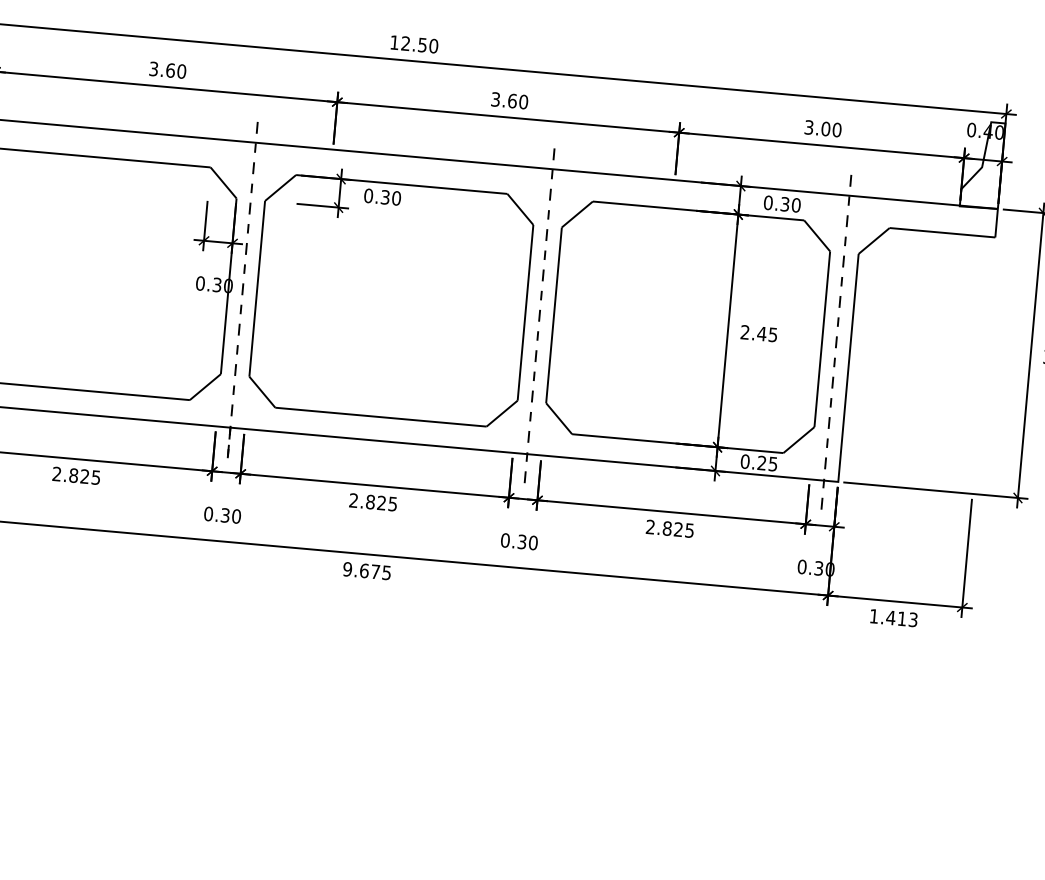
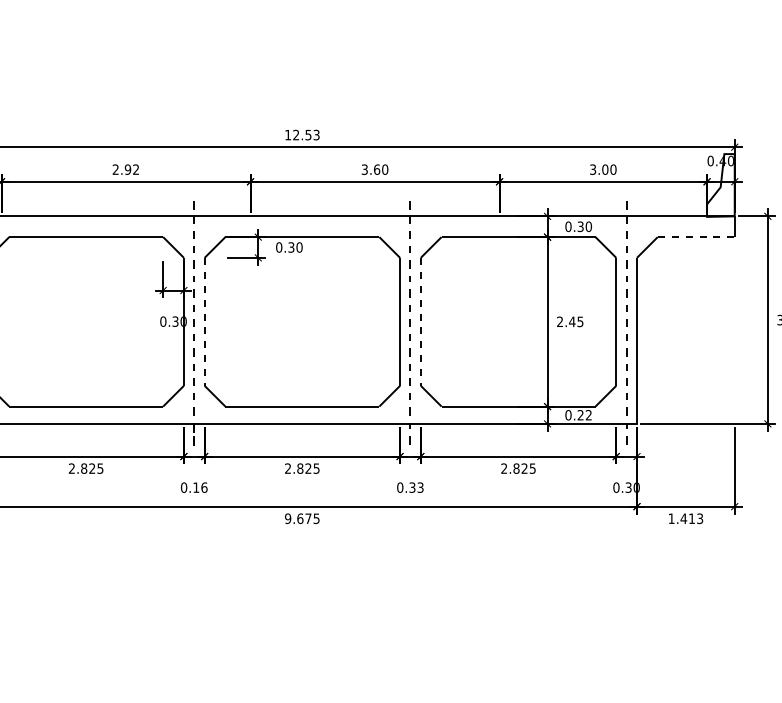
text: (433, 45) -> (316, 134), 12.50 -> 12.53
text: (167, 69) -> (125, 169), 3.60 -> 2.92
line: (942, 233) -> (696, 237), solid -> dashed
line: (257, 288) -> (204, 321), solid -> dashed
line: (553, 314) -> (420, 321), solid -> dashed
text: (772, 464) -> (588, 415), 0.25 -> 0.22
text: (231, 515) -> (200, 487), 0.30 -> 0.16
text: (533, 542) -> (420, 487), 0.30 -> 0.33

